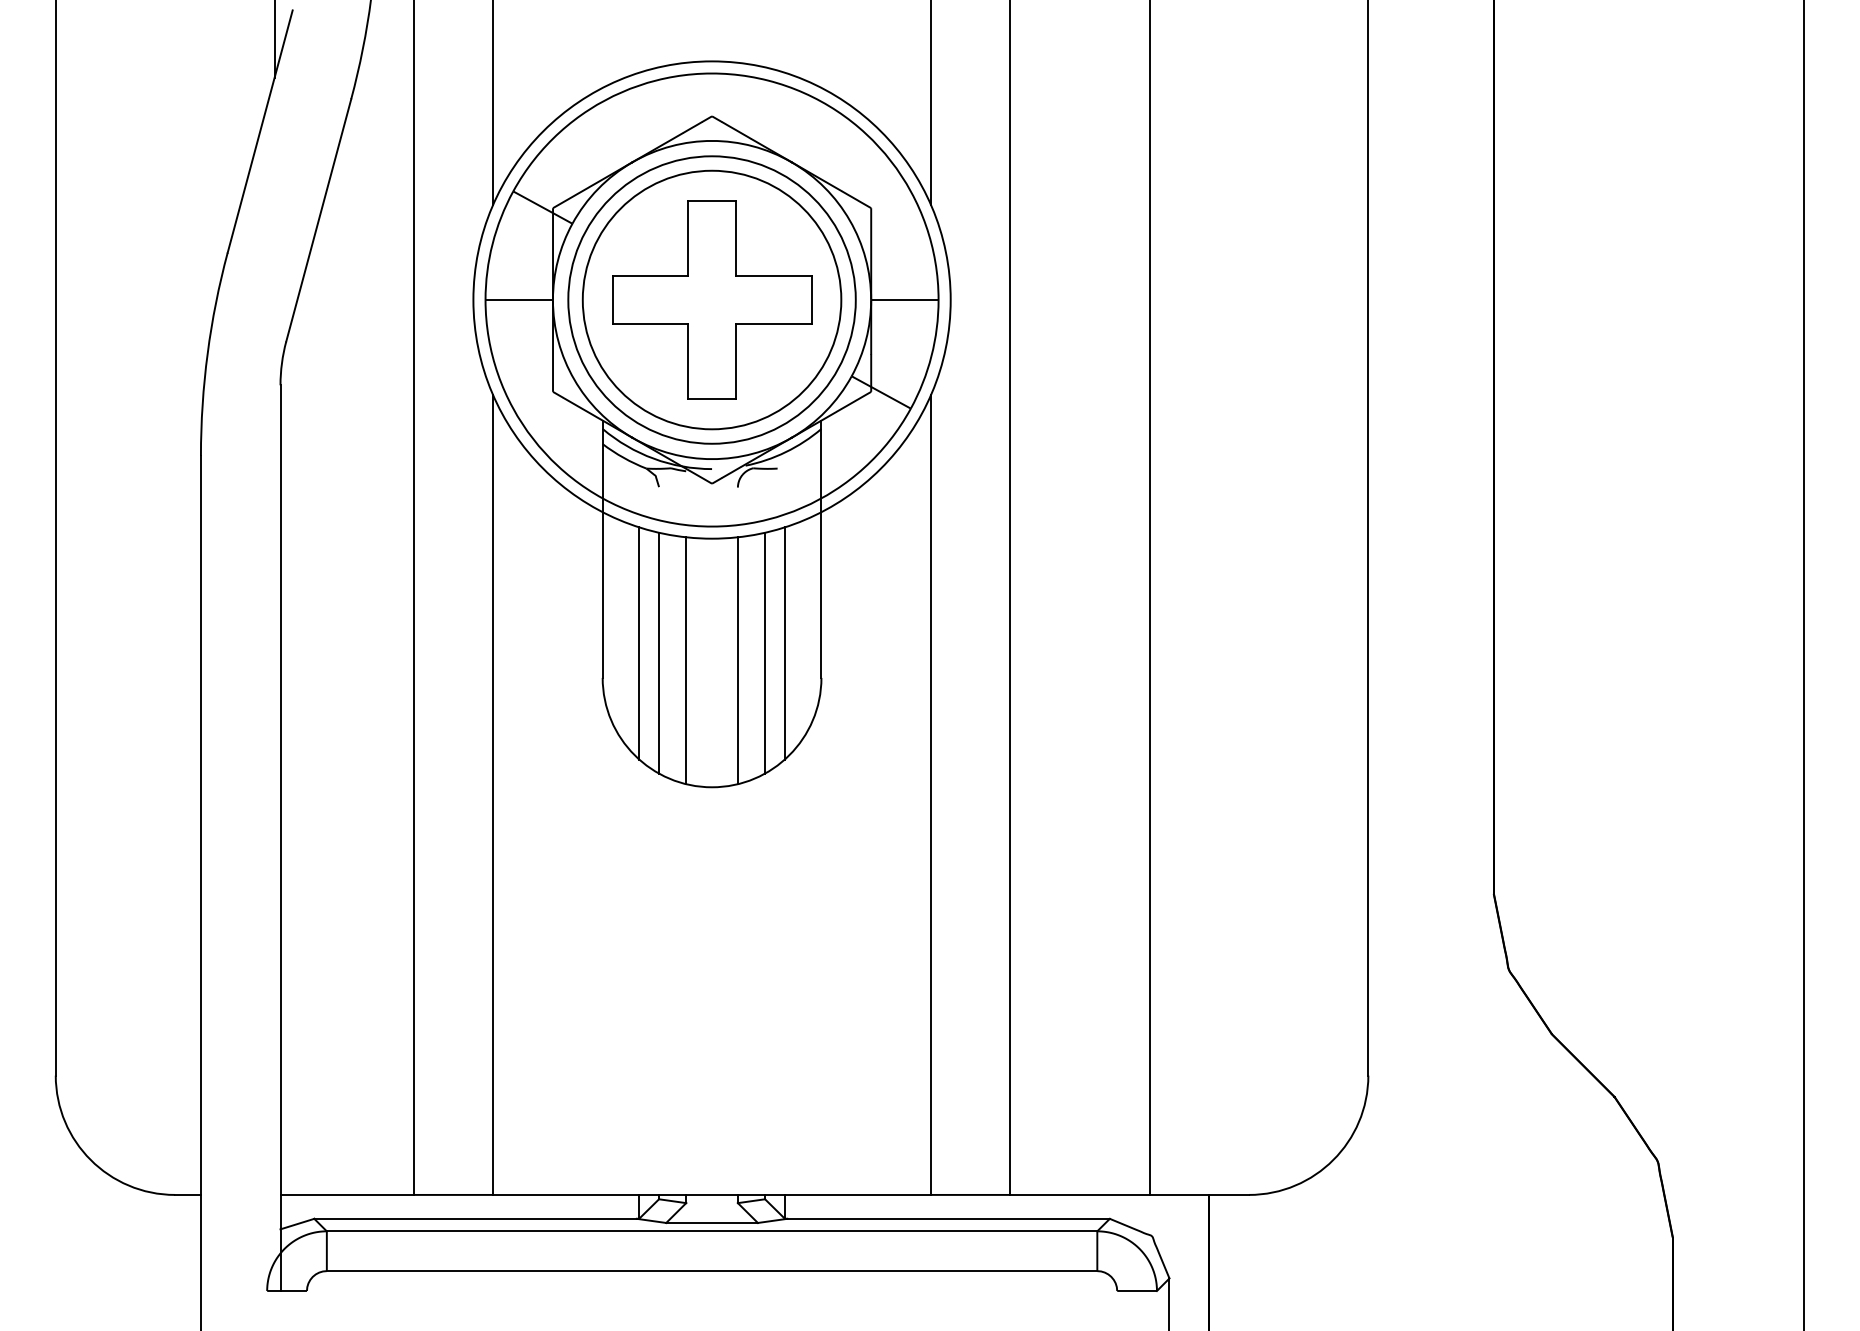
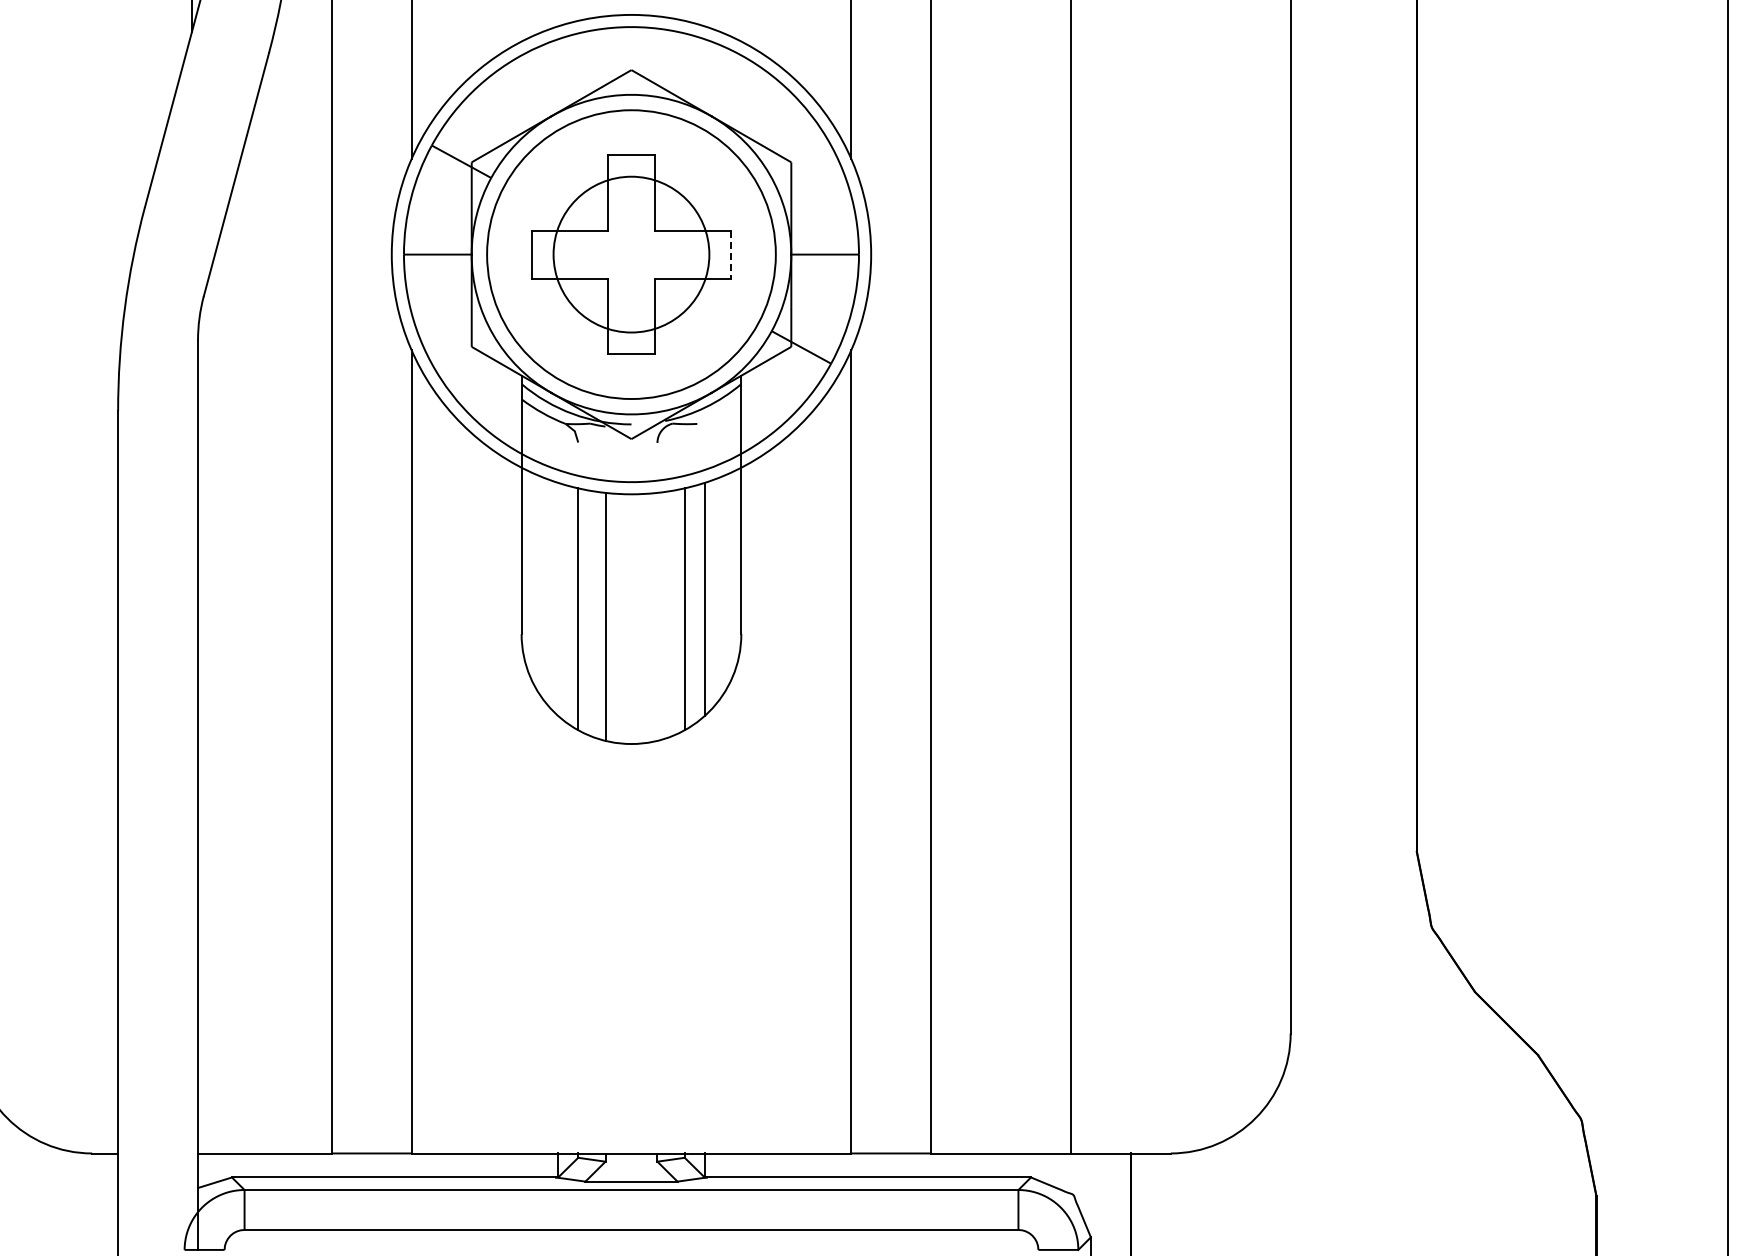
circle: (711, 299) -> (630, 254), size x0.6
line: (811, 300) -> (731, 255), solid -> dashed
line: (639, 643) -> (558, 599), removed
line: (737, 660) -> (657, 616), removed

